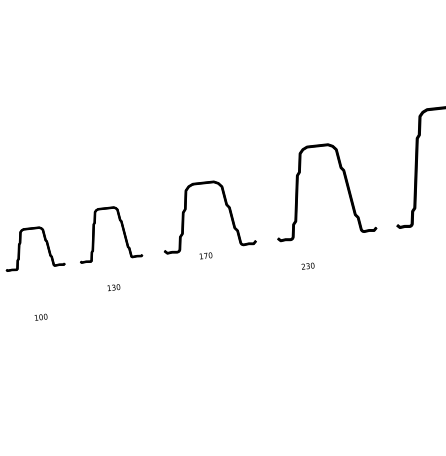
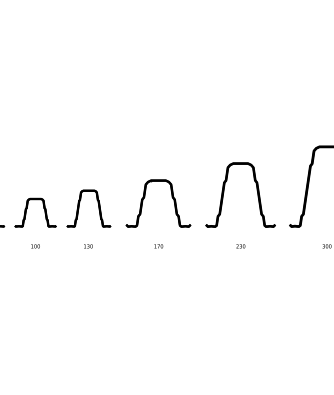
text: (205, 256) -> (158, 246), moved
text: (307, 266) -> (240, 246), moved
text: (41, 317) -> (35, 246), moved

